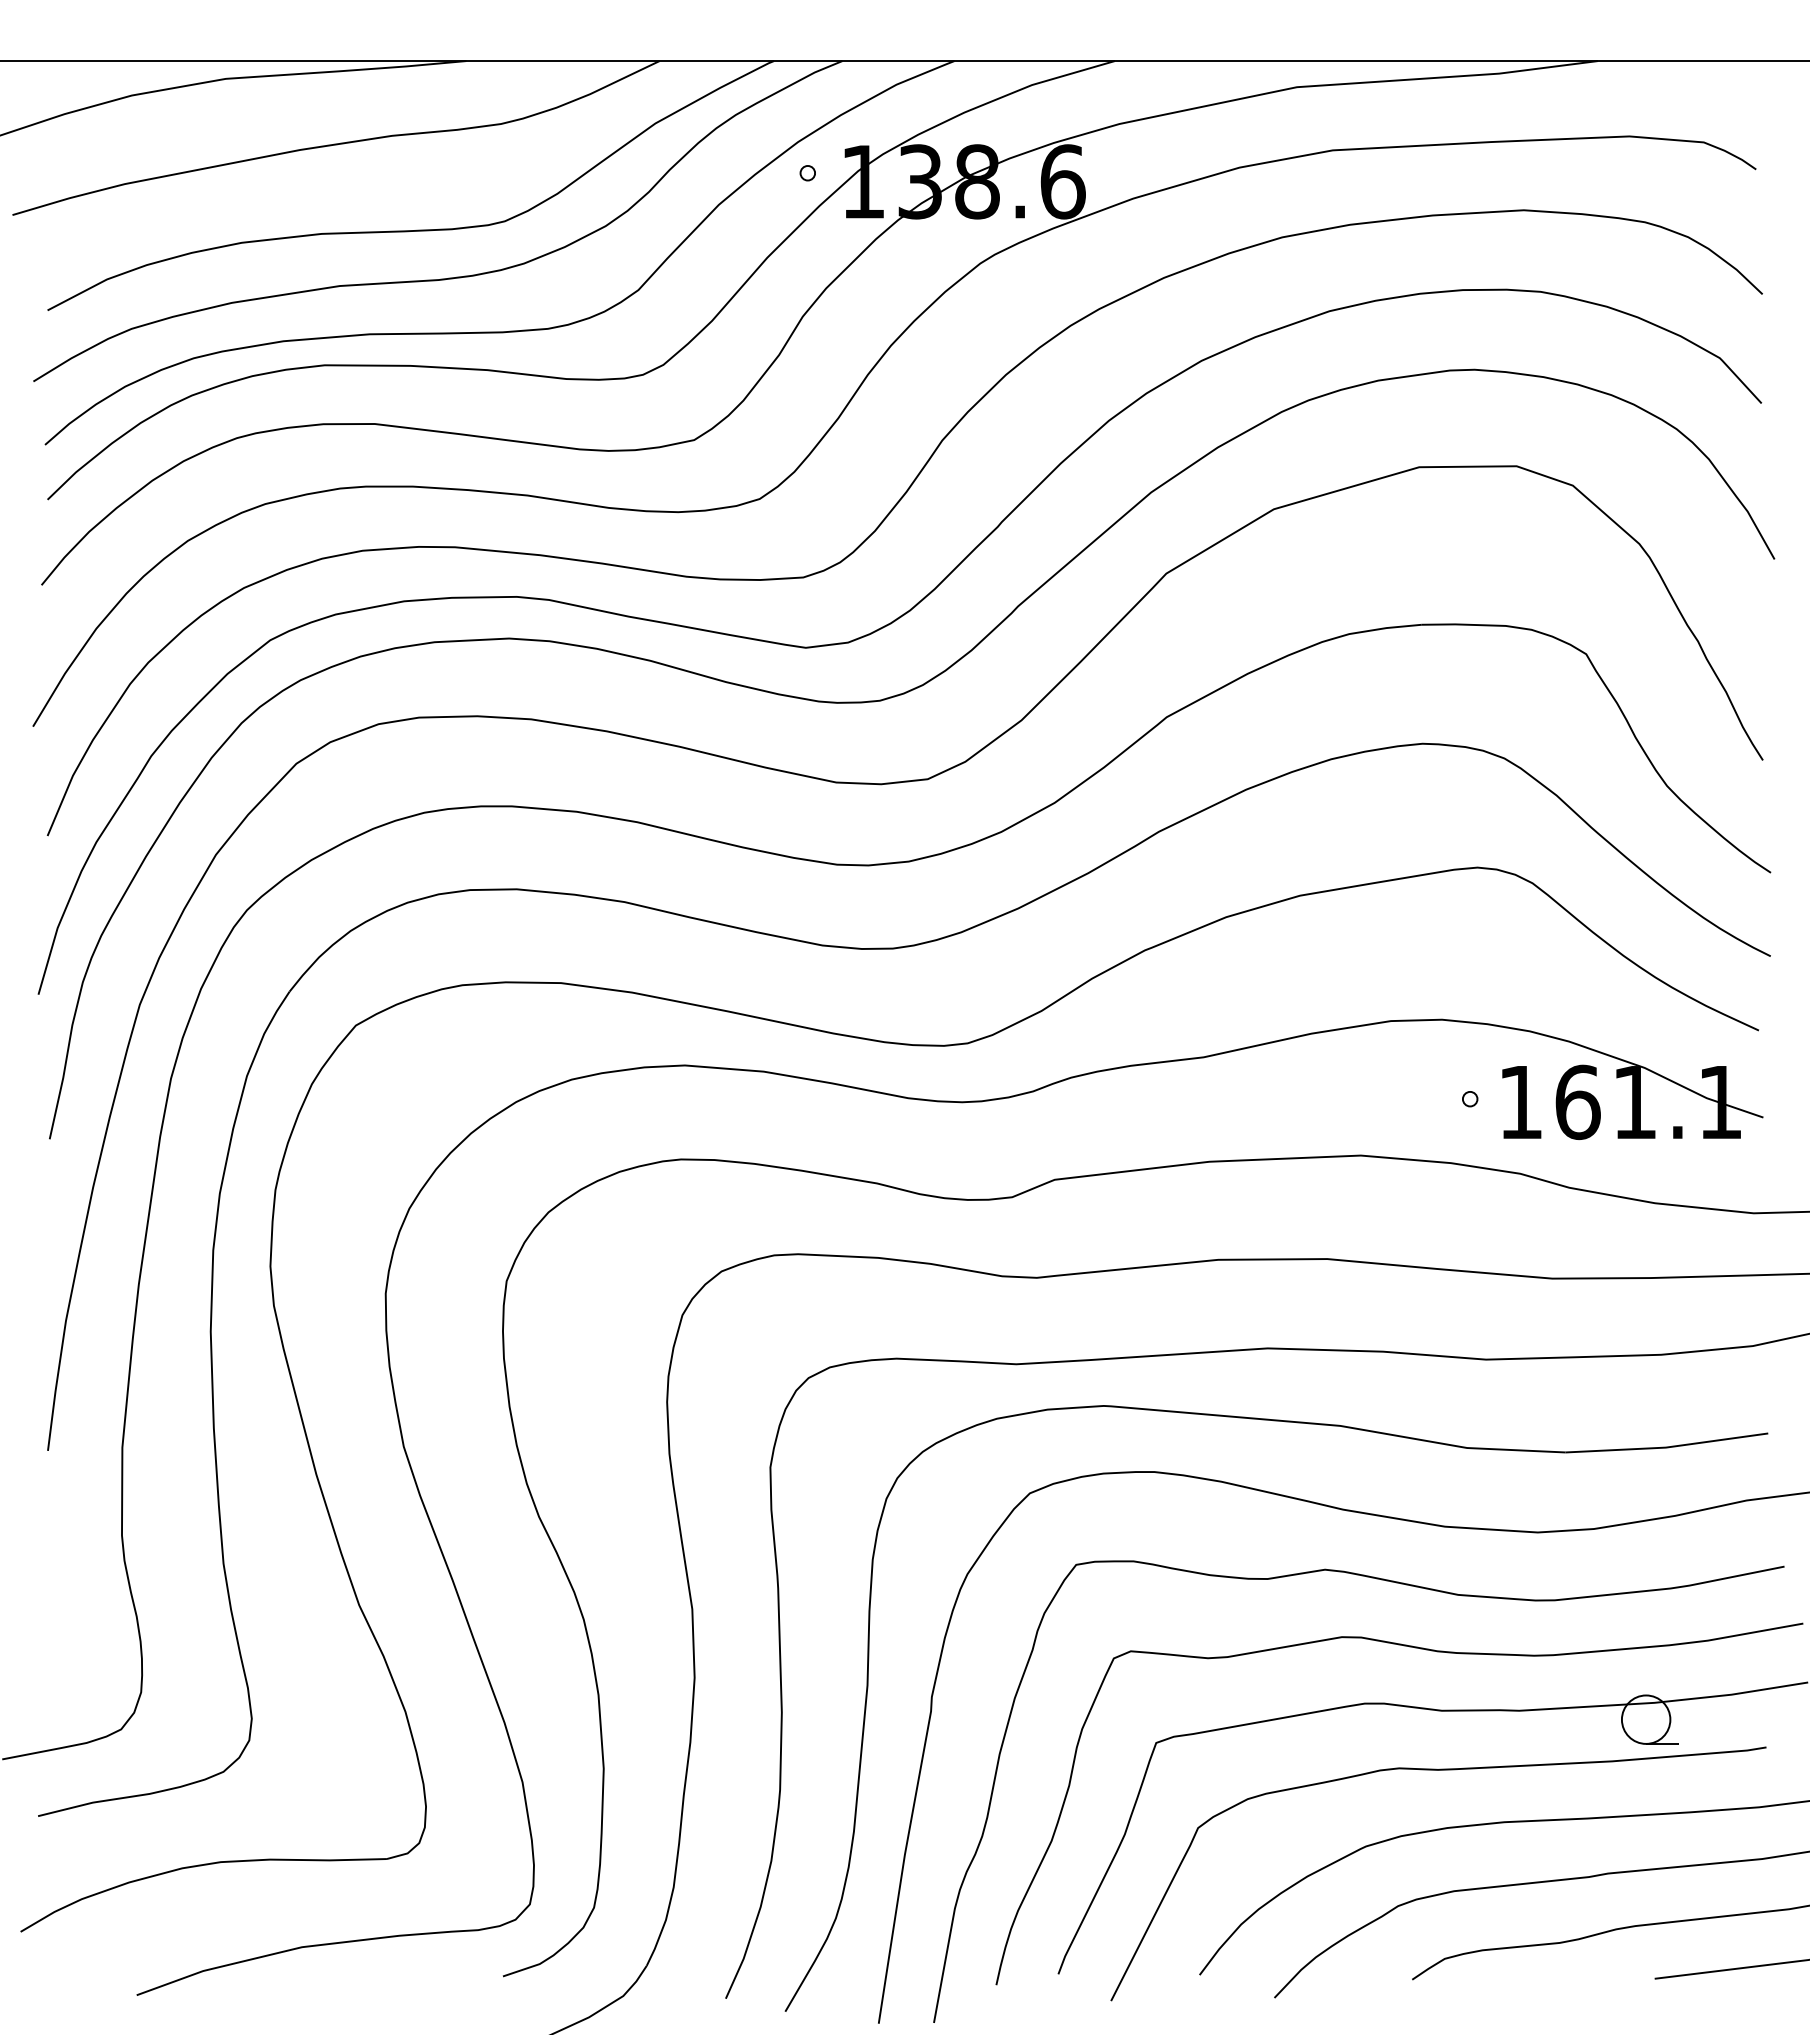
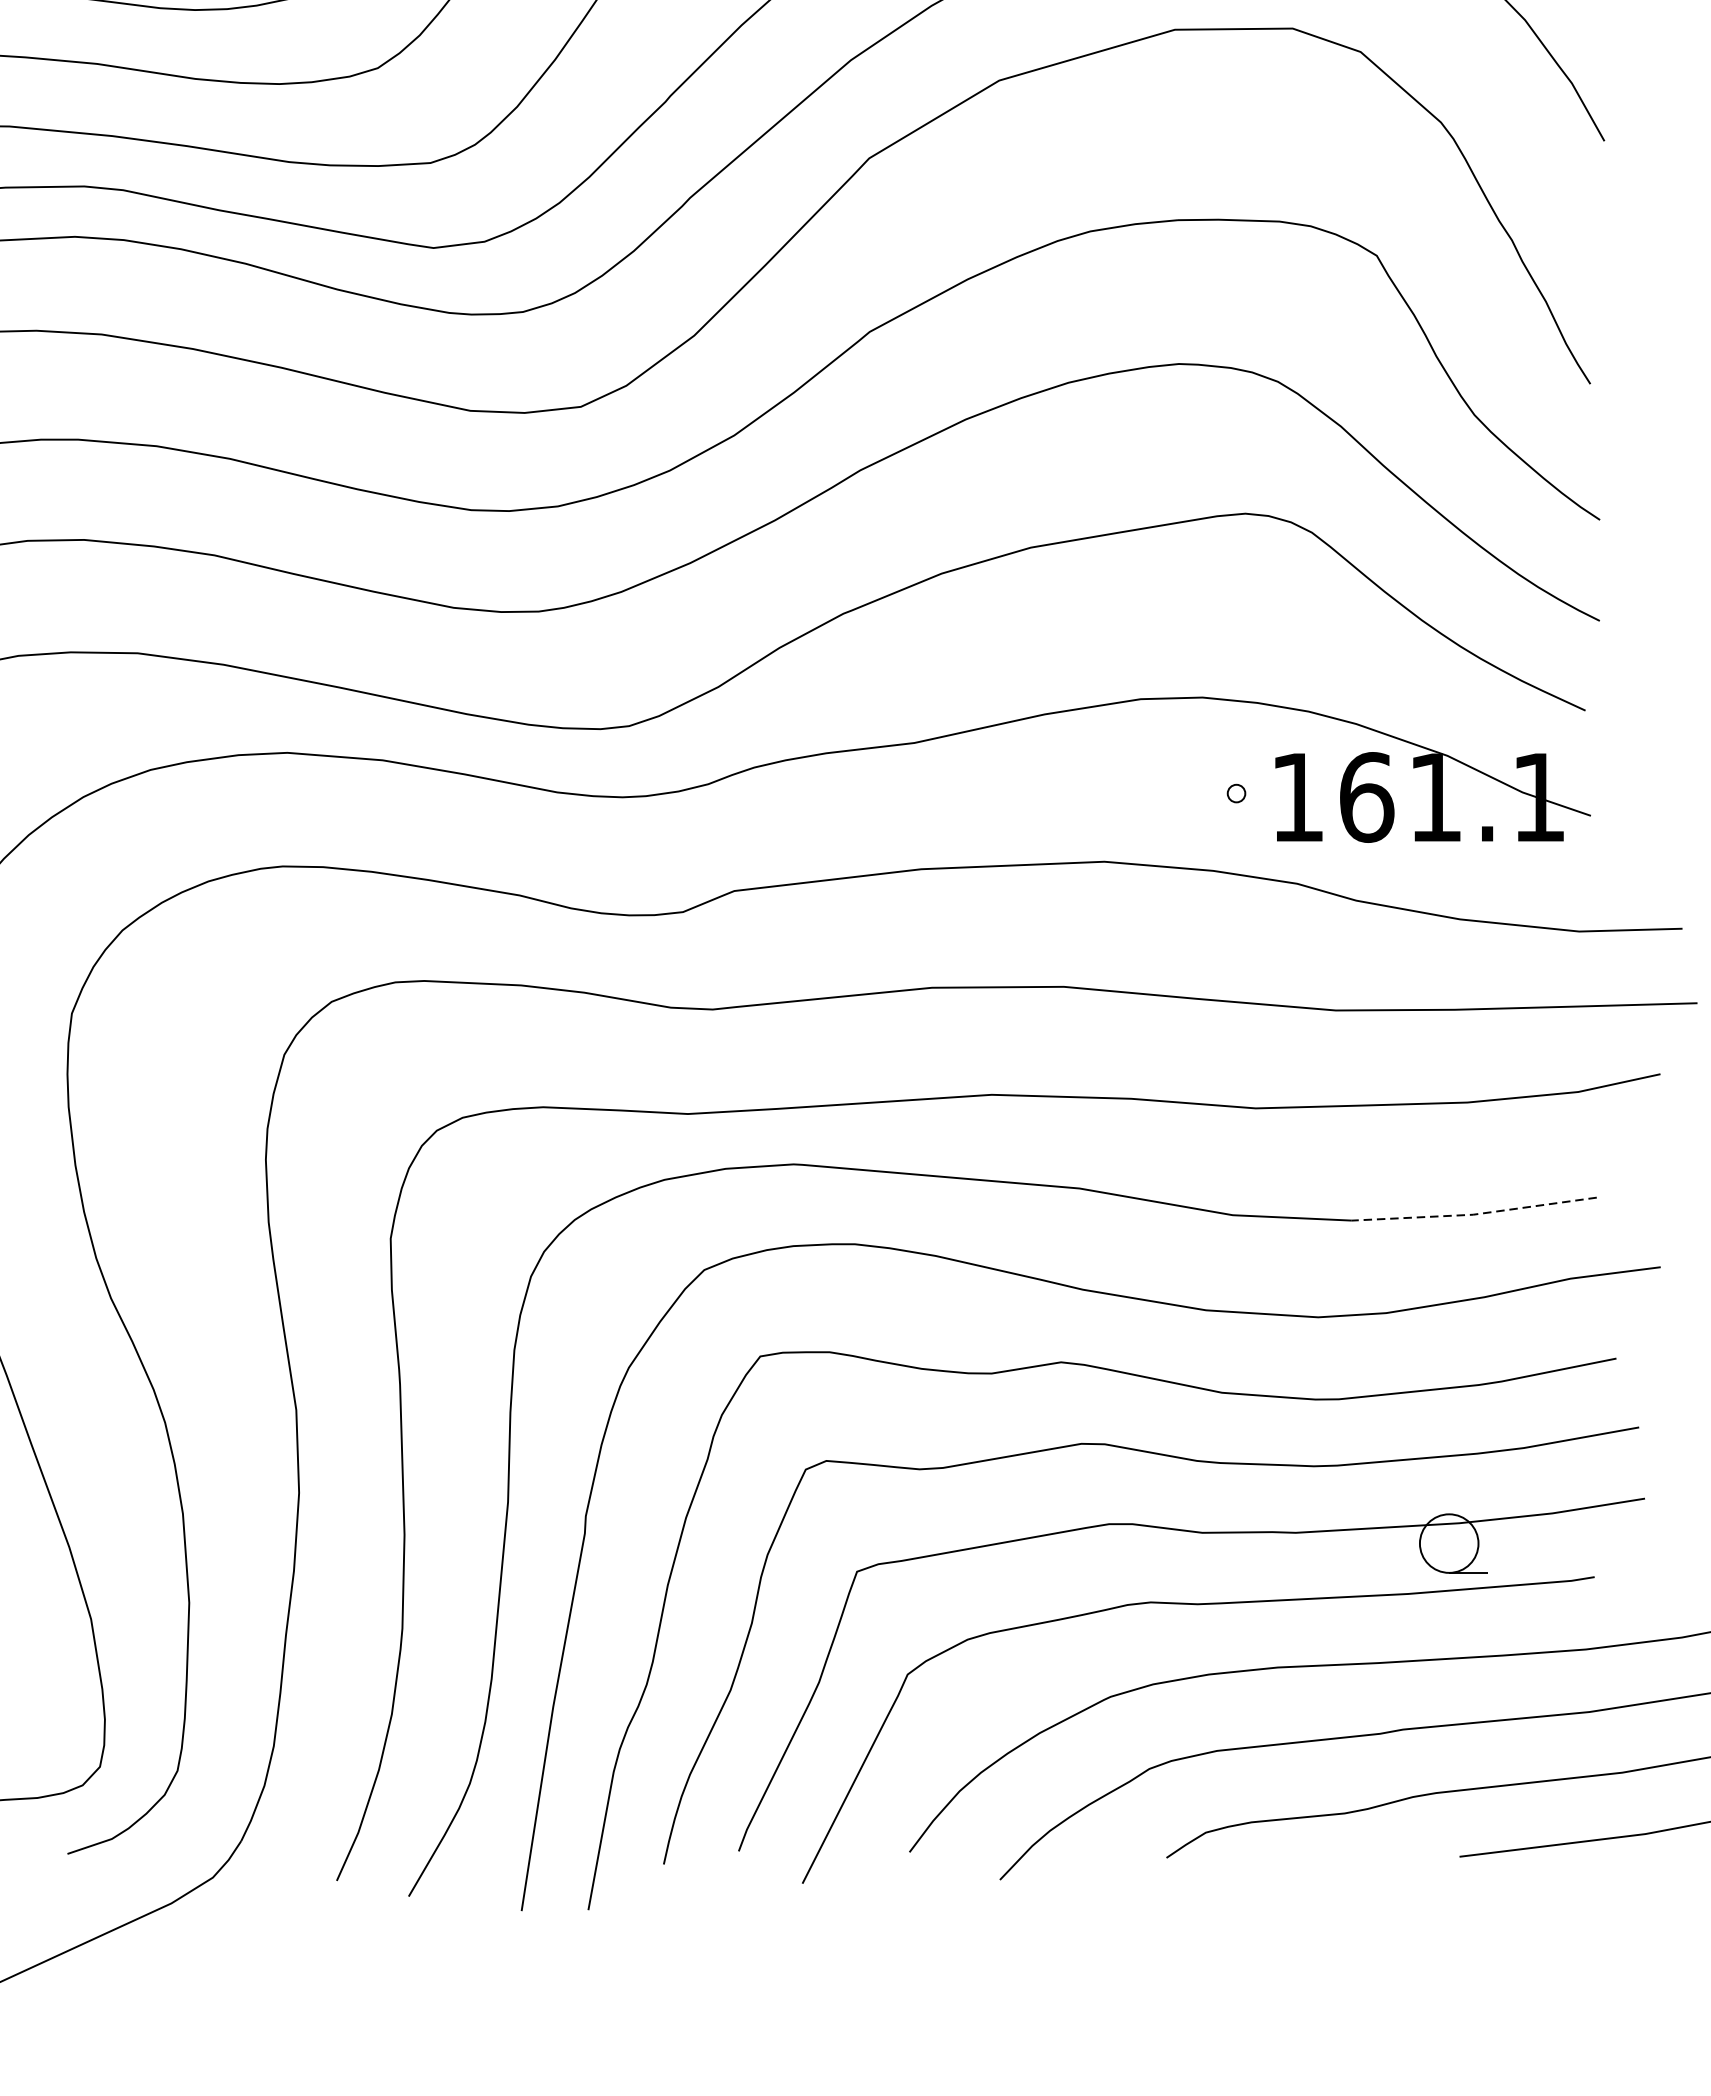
line: (1666, 1447) -> (1473, 1214), solid -> dashed

